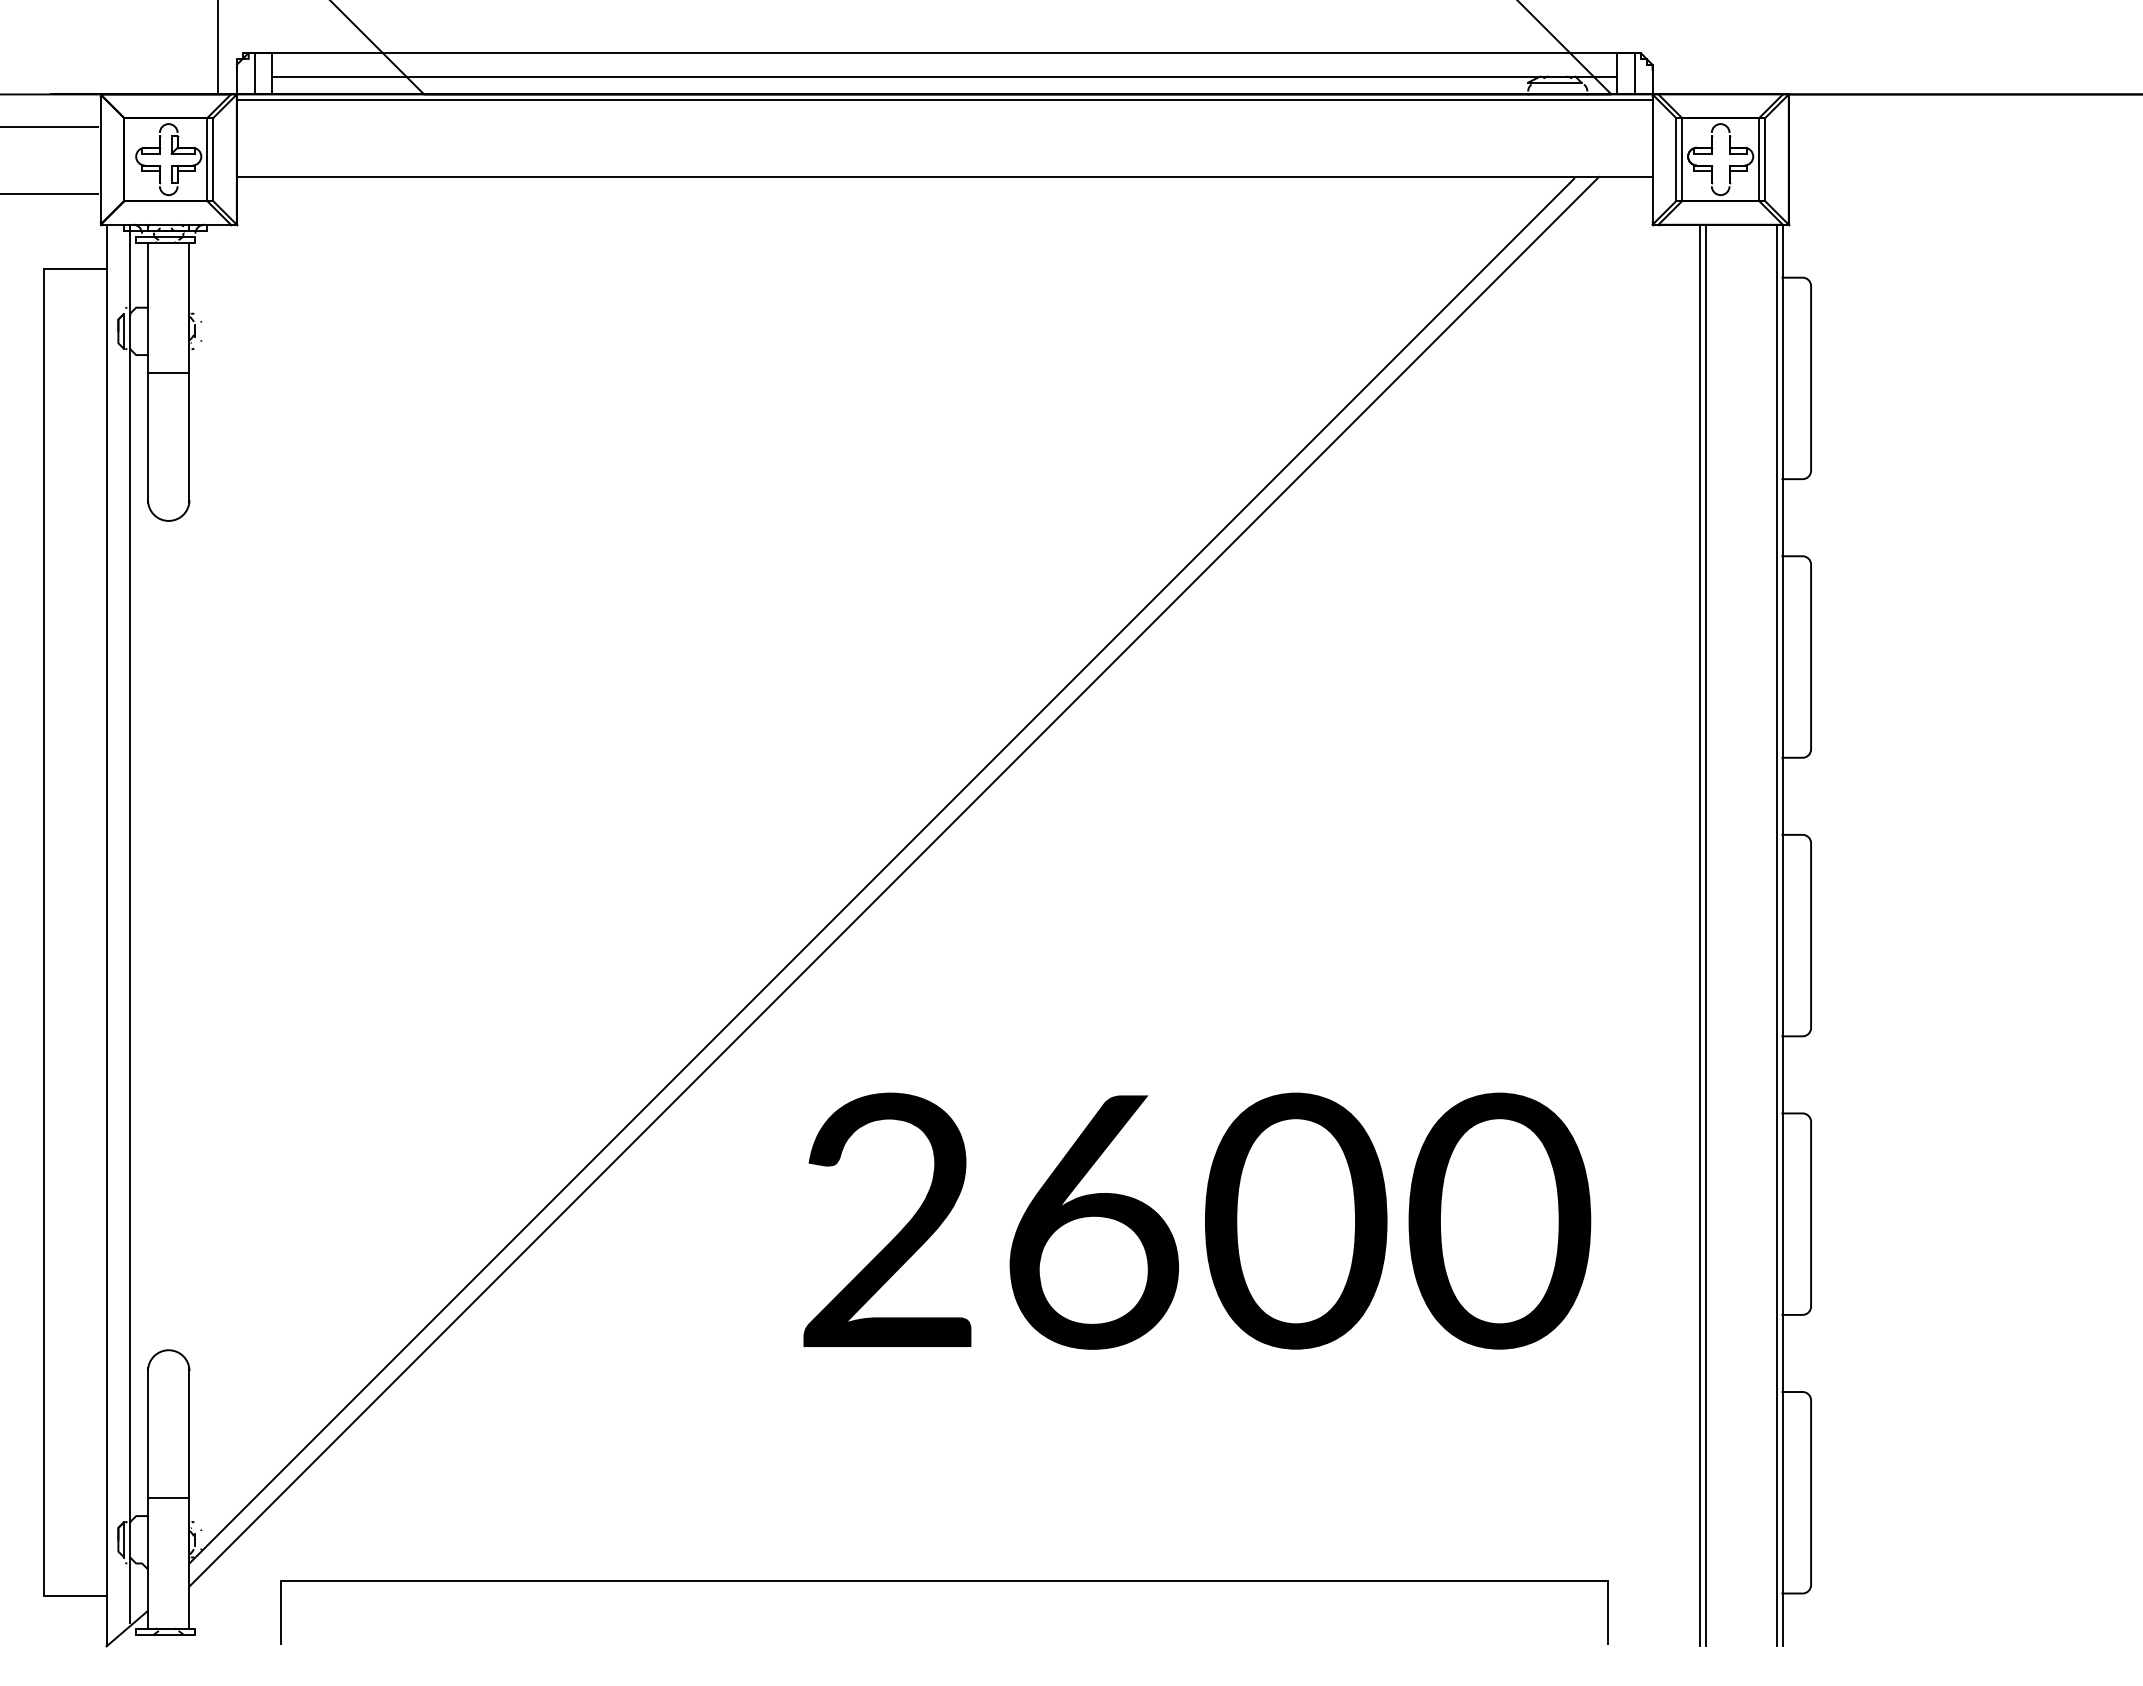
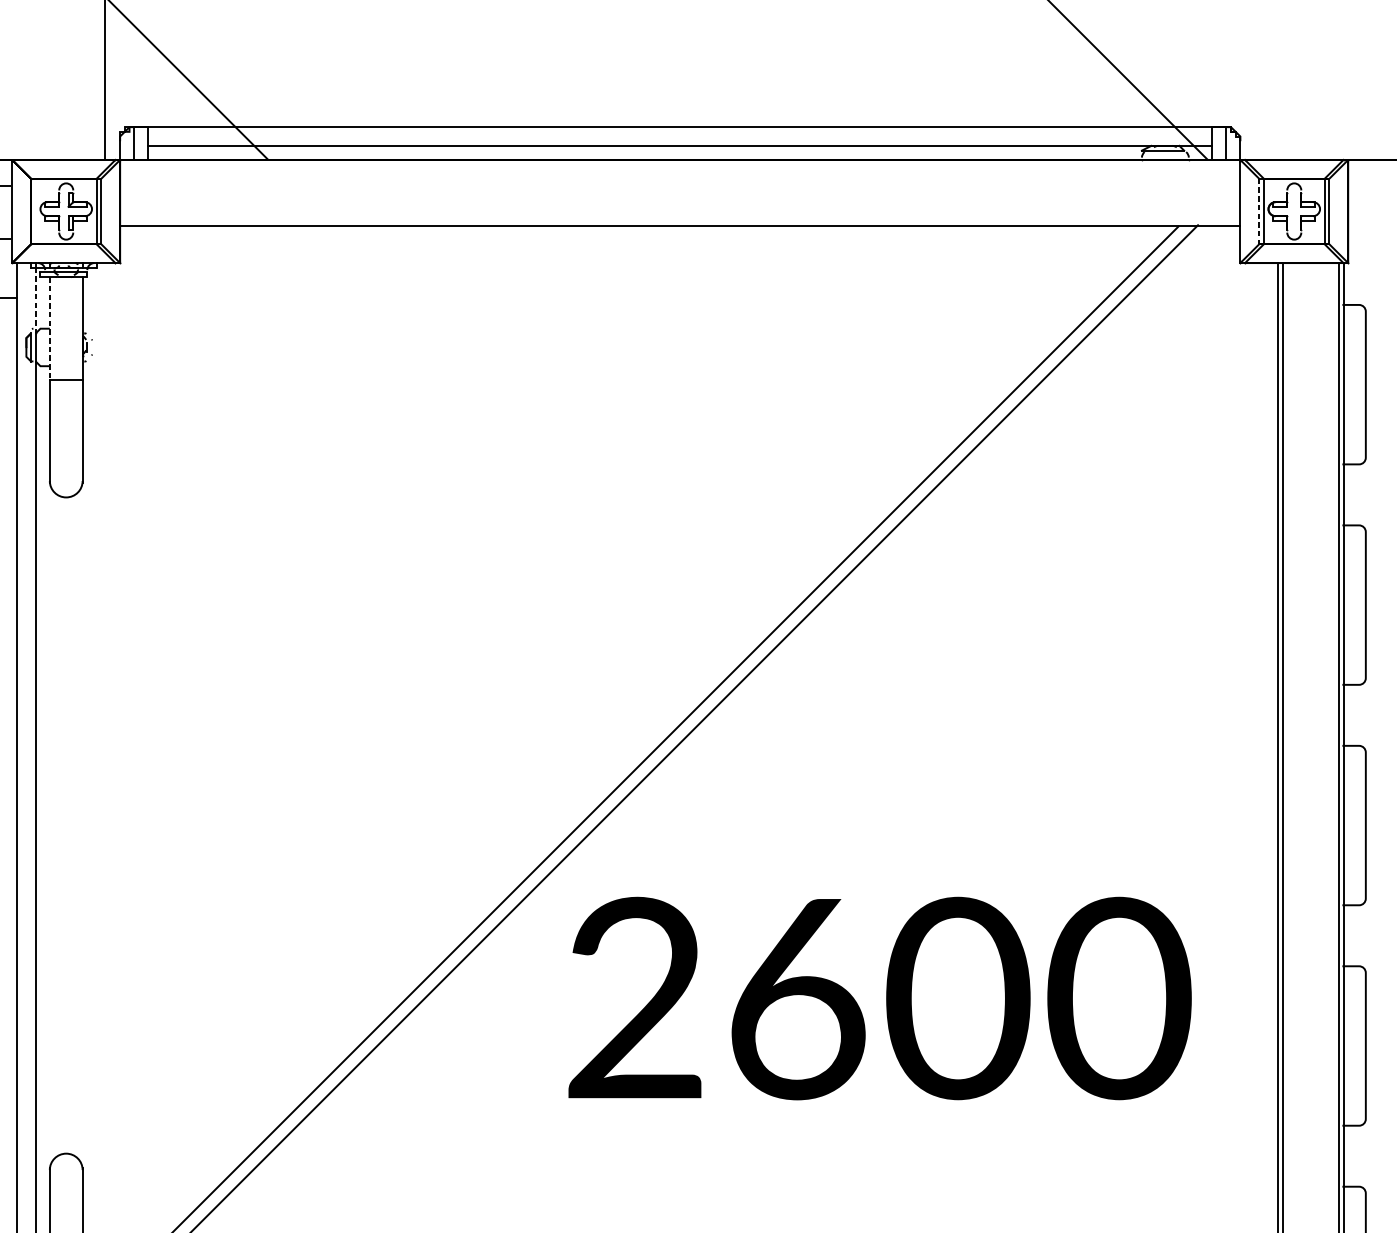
line: (944, 100) -> (680, 164), removed
line: (1676, 160) -> (1259, 212), solid -> dashed
line: (130, 272) -> (35, 300), solid -> dashed
line: (148, 308) -> (50, 329), solid -> dashed
text: (1197, 1220) -> (880, 997), moved

